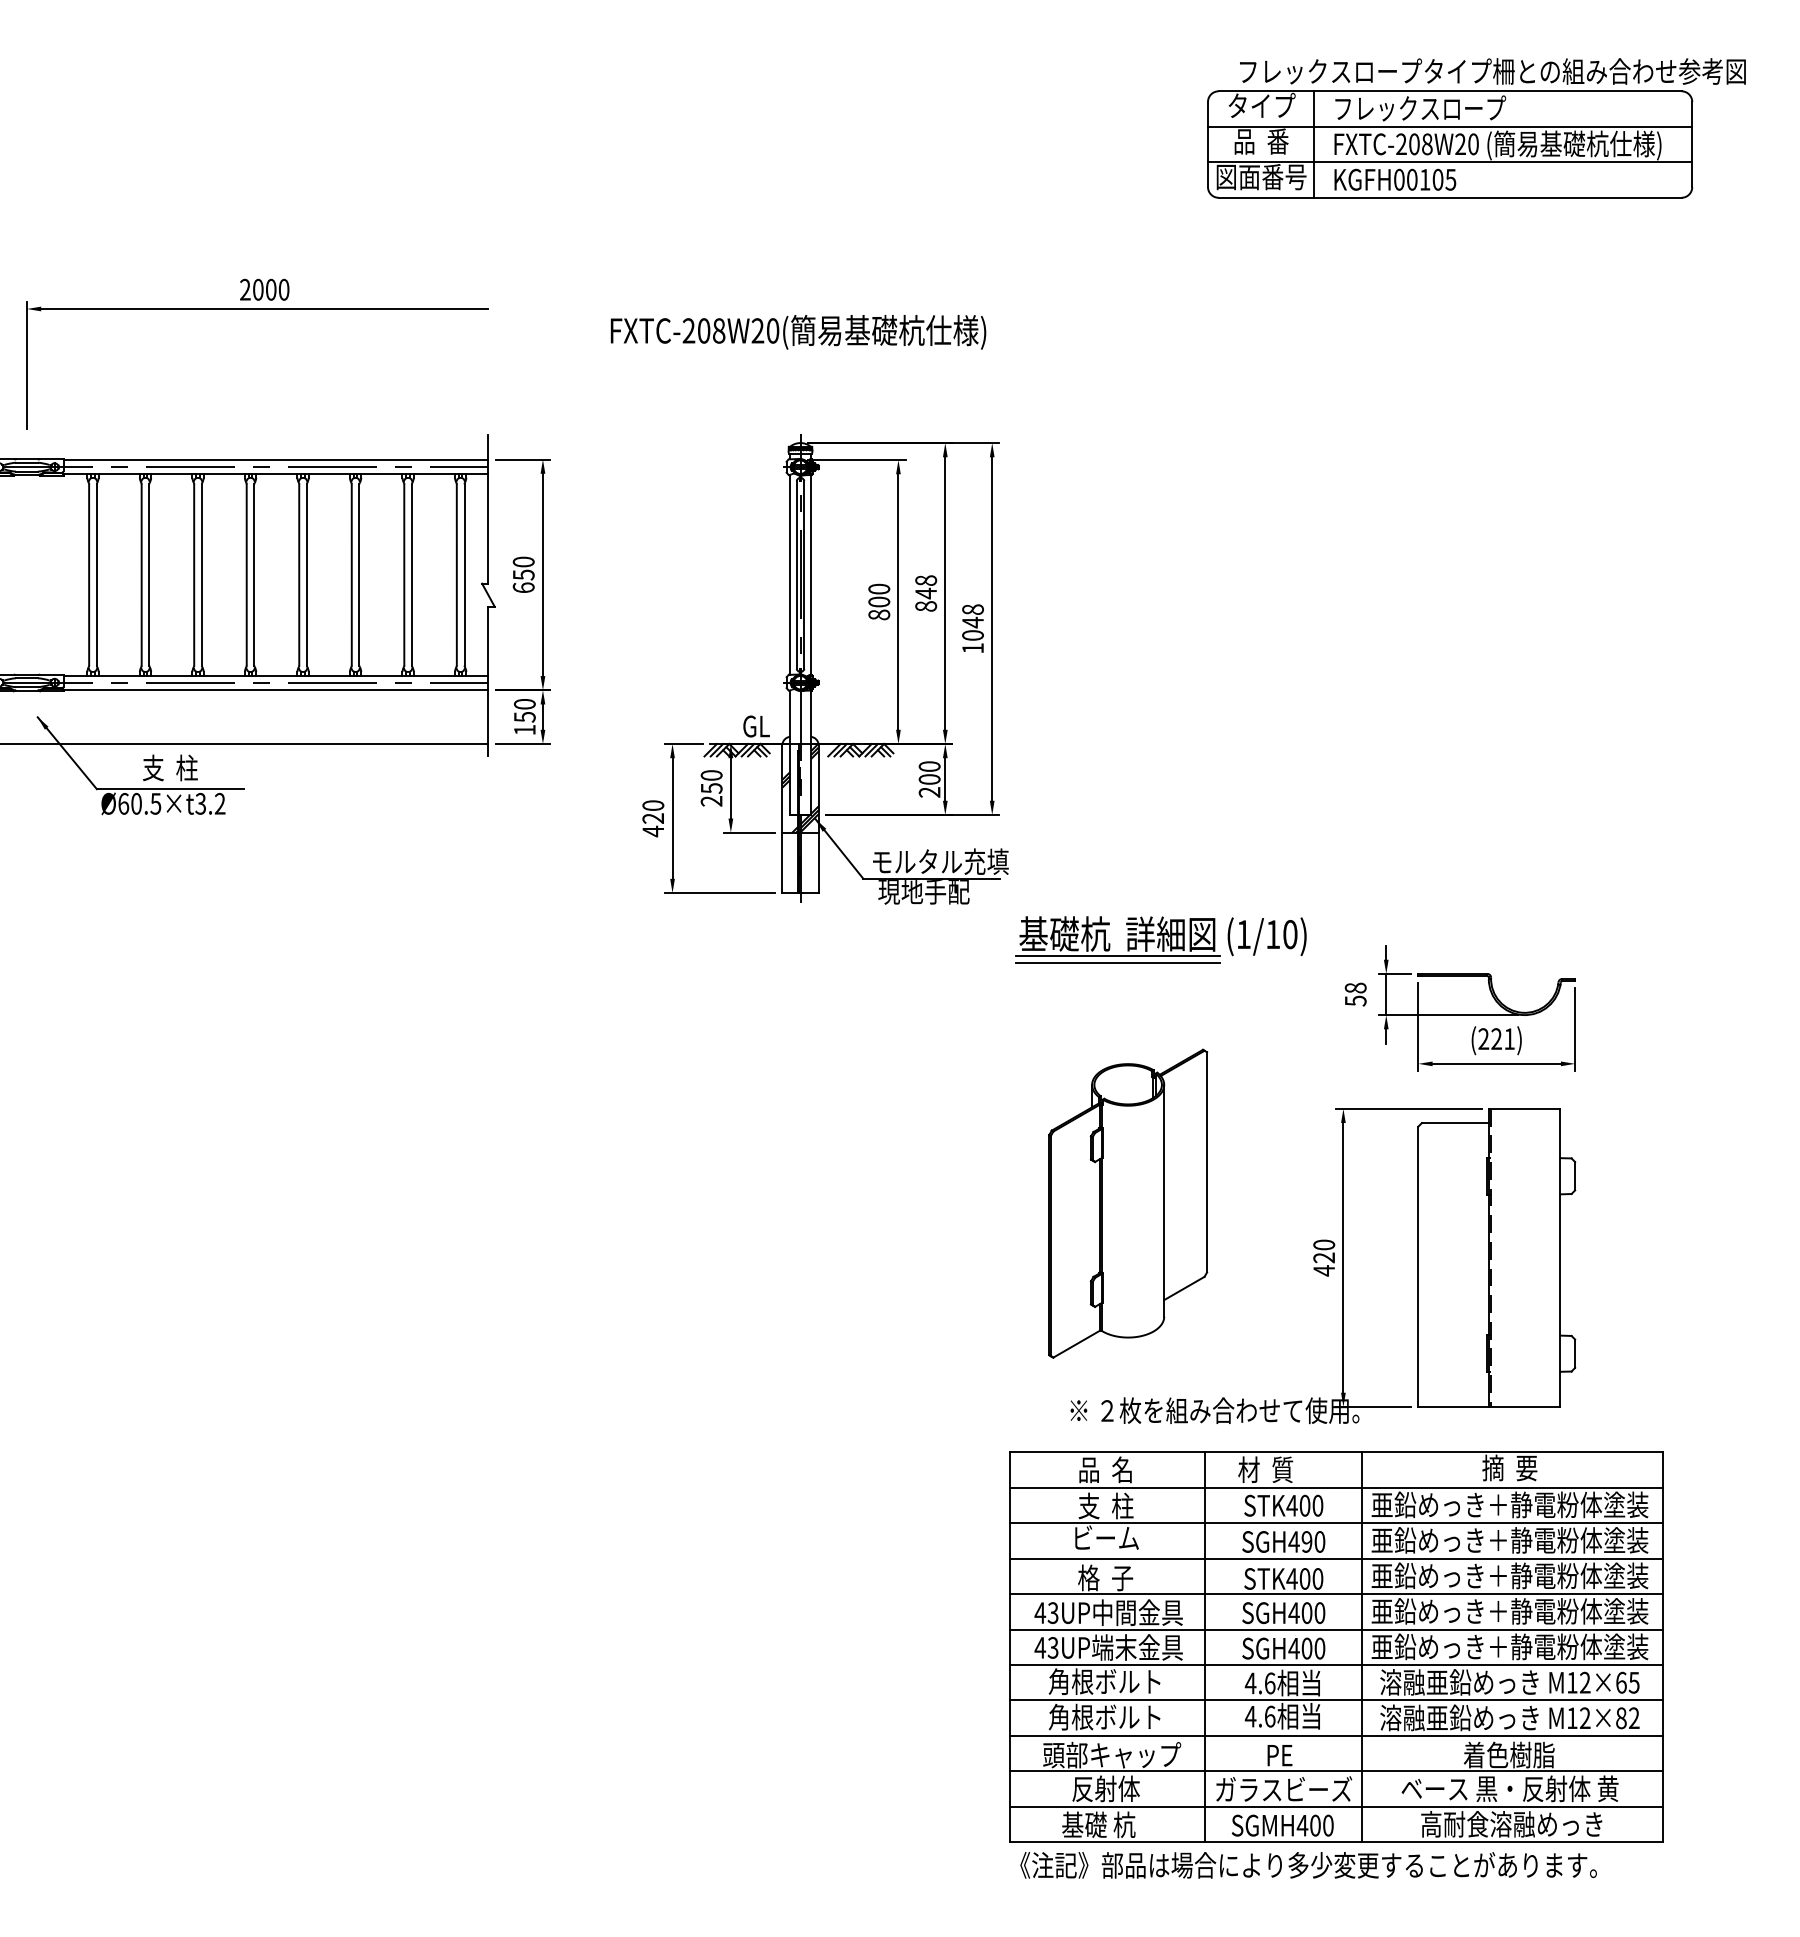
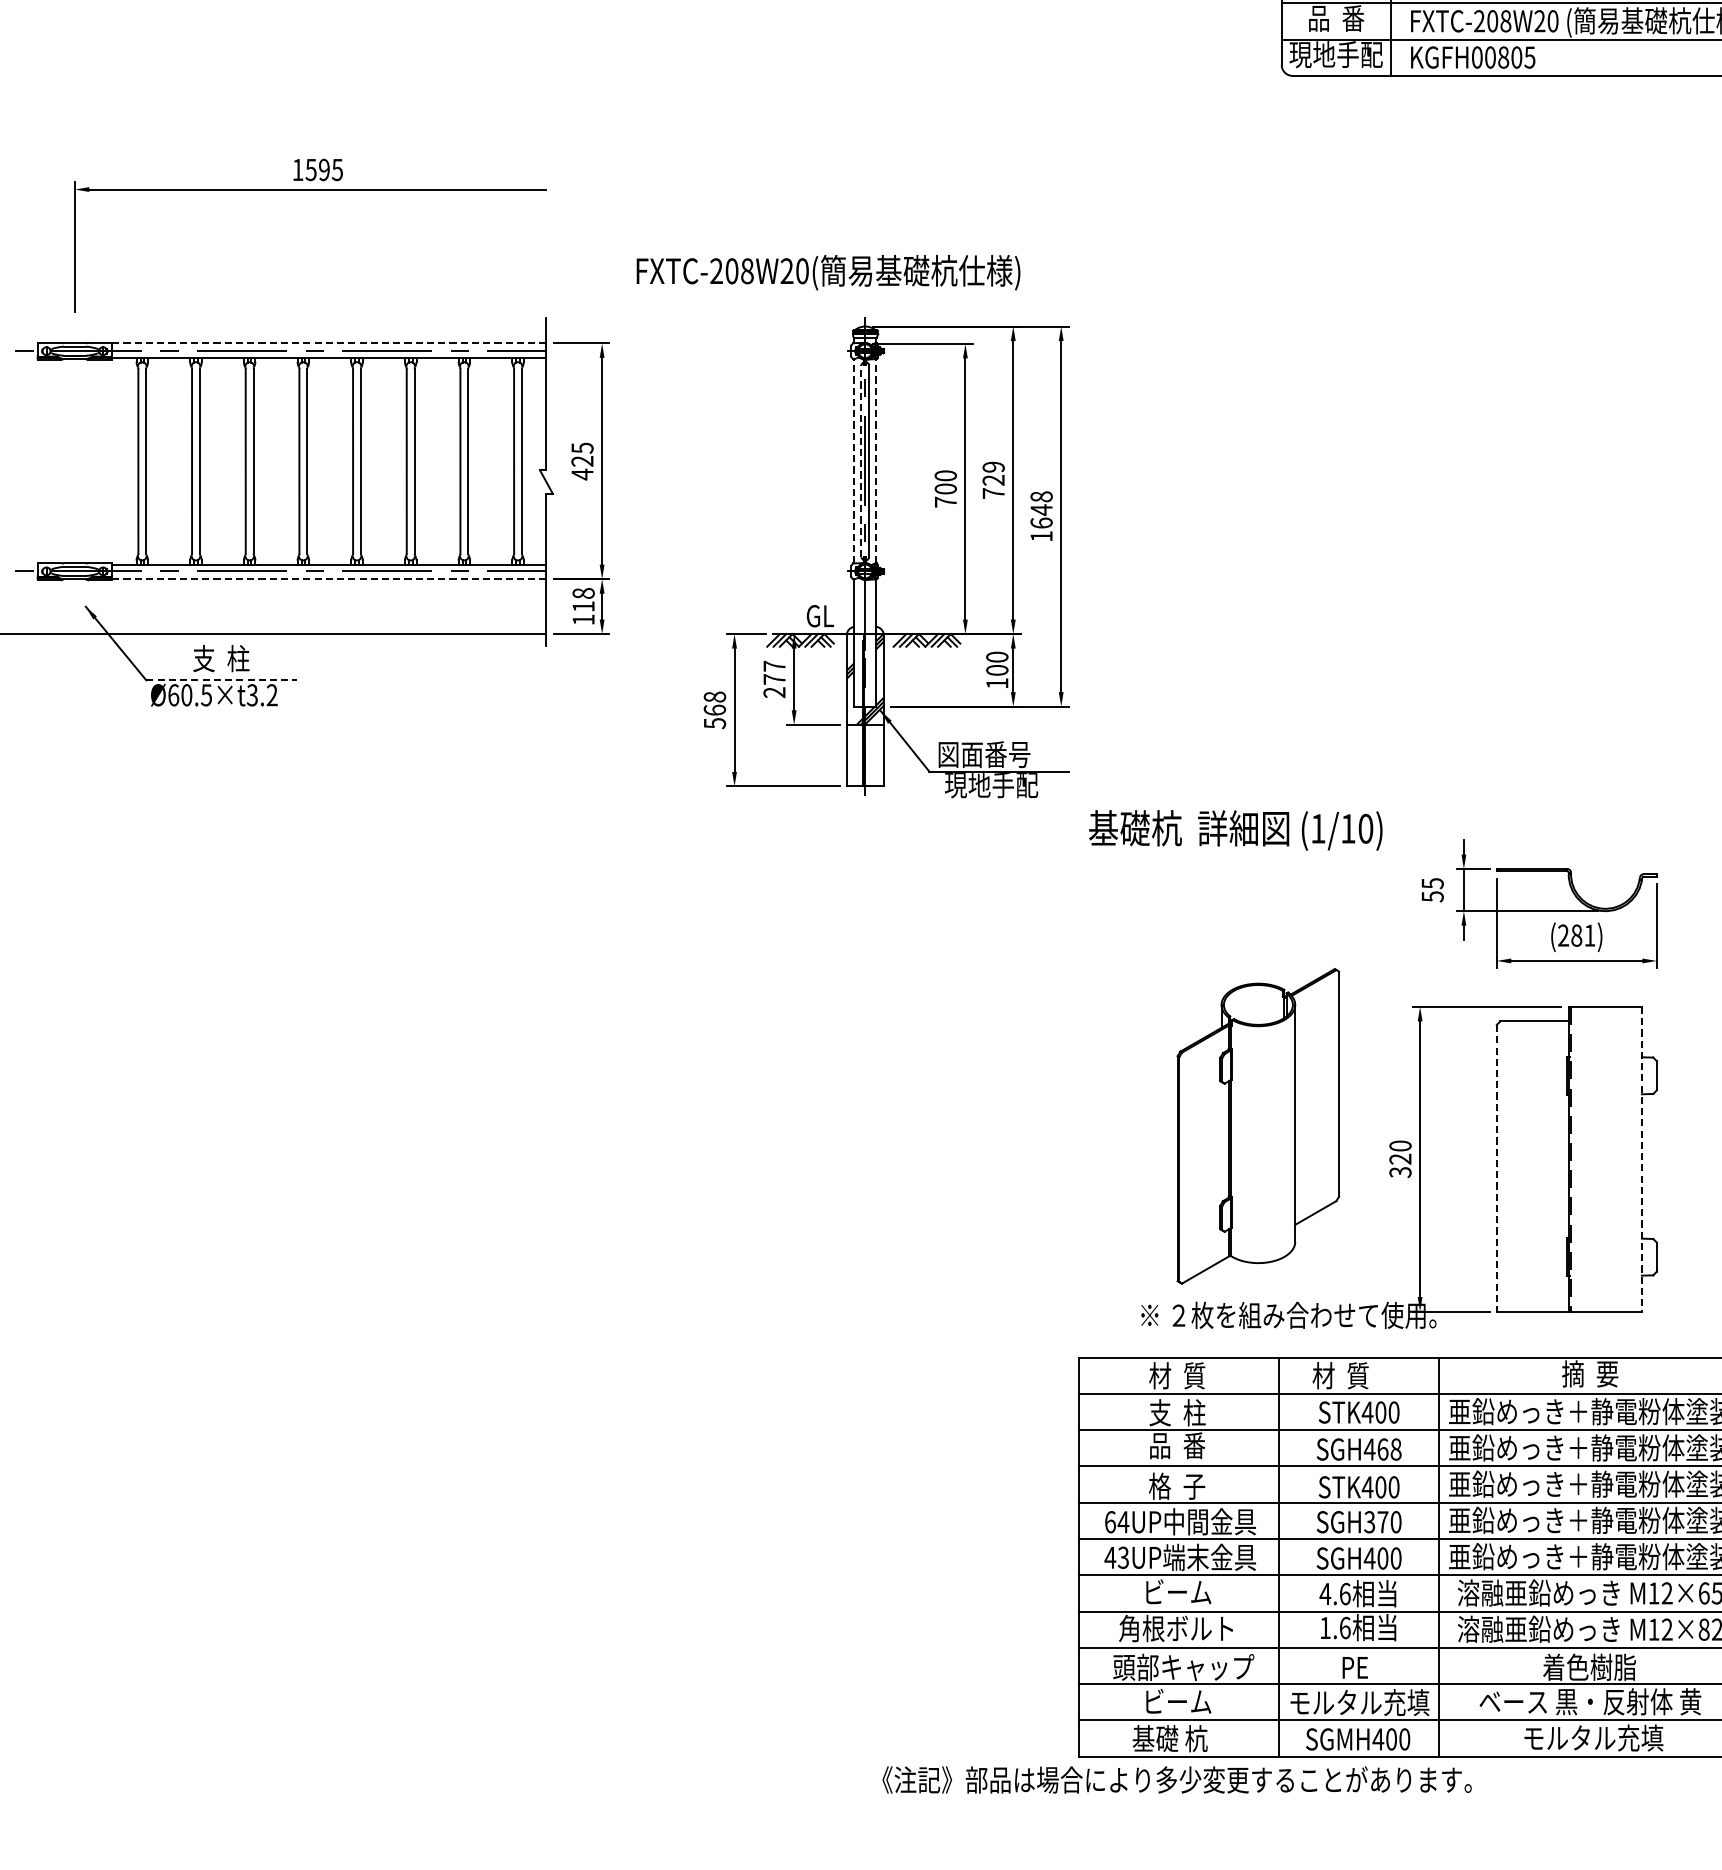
text: (1260, 176) -> (1335, 54), 図面番号 -> 現地手配
text: (1424, 179) -> (1502, 57), KGFH00105 -> KGFH00805
text: (264, 289) -> (317, 169), 2000 -> 1595
text: (798, 332) -> (828, 272), moved
line: (276, 459) -> (329, 343), solid -> dashed
text: (523, 574) -> (582, 460), 650 -> 425
line: (789, 574) -> (854, 460), solid -> dashed
line: (796, 574) -> (861, 460), solid -> dashed
line: (811, 574) -> (876, 460), solid -> dashed
text: (926, 593) -> (994, 480), 848 -> 729
text: (879, 614) -> (946, 501), 800 -> 700
text: (972, 635) -> (1041, 523), 1048 -> 1648
line: (276, 690) -> (329, 579), solid -> dashed
text: (524, 710) -> (583, 599), 150 -> 118
text: (711, 781) -> (774, 672), 250 -> 277
line: (170, 789) -> (221, 680), solid -> dashed
text: (929, 792) -> (997, 683), 200 -> 100
text: (653, 818) -> (715, 710), 420 -> 568
text: (940, 861) -> (1008, 754), モルタル充填 -> 図面番号
line: (1118, 955) -> (1190, 850), removed
line: (1118, 962) -> (1190, 857), removed
text: (1355, 987) -> (1432, 882), 58 -> 55
text: (1496, 1039) -> (1576, 936), (221) -> (281)
part: (1128, 1203) -> (1258, 1126), moved
line: (1560, 1258) -> (1641, 1159), solid -> dashed
line: (1418, 1267) -> (1496, 1169), solid -> dashed
text: (1324, 1270) -> (1400, 1172), 420 -> 320
text: (1105, 1469) -> (1176, 1375), 品  名 -> 材  質
text: (1106, 1538) -> (1178, 1445), ビーム -> 品  番
text: (1313, 1541) -> (1389, 1449), SGH490 -> SGH468
text: (1046, 1613) -> (1116, 1522), 43UP -> 64UP
text: (1300, 1613) -> (1376, 1522), SGH400 -> SGH370
text: (1104, 1681) -> (1175, 1592), 角根ボルト -> ビーム
text: (1250, 1716) -> (1325, 1627), 4.6 -> 1.6
text: (1105, 1788) -> (1176, 1701), 反射体 -> ビーム
text: (1284, 1789) -> (1359, 1702), ガラスビーズ -> モルタル充填
text: (1511, 1824) -> (1591, 1738), 高耐食溶融めっき -> モルタル充填
text: (1308, 1865) -> (1176, 1780), moved

